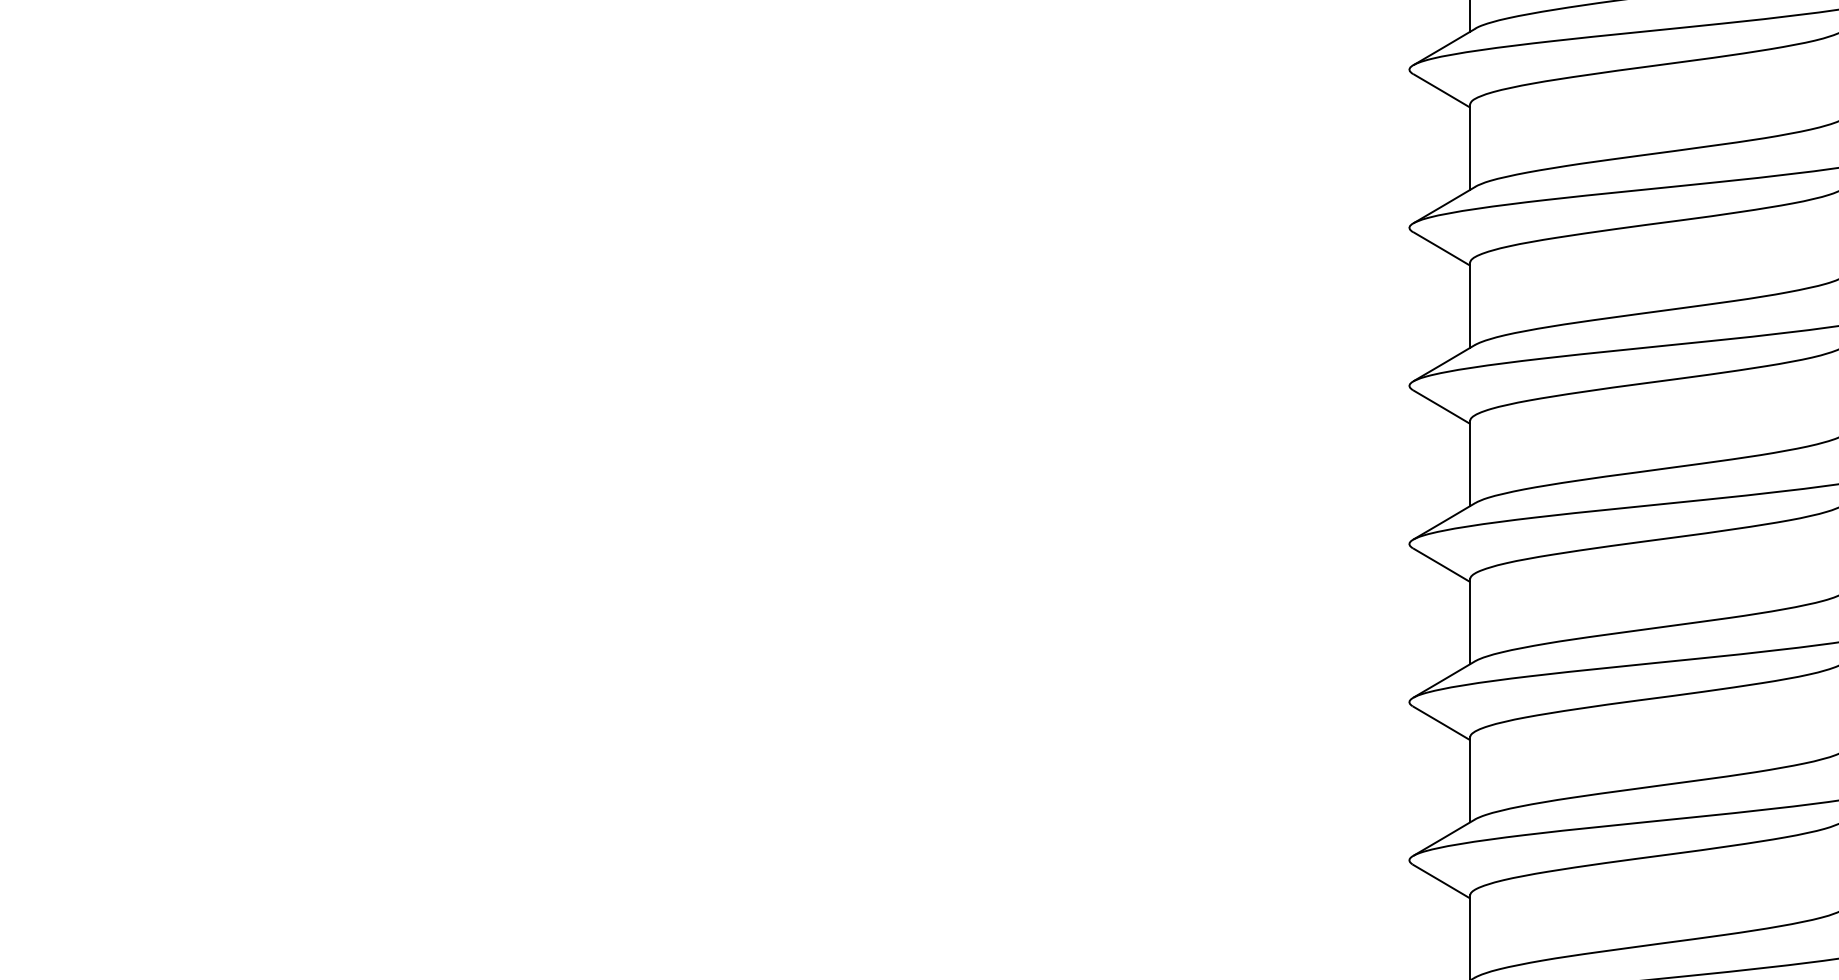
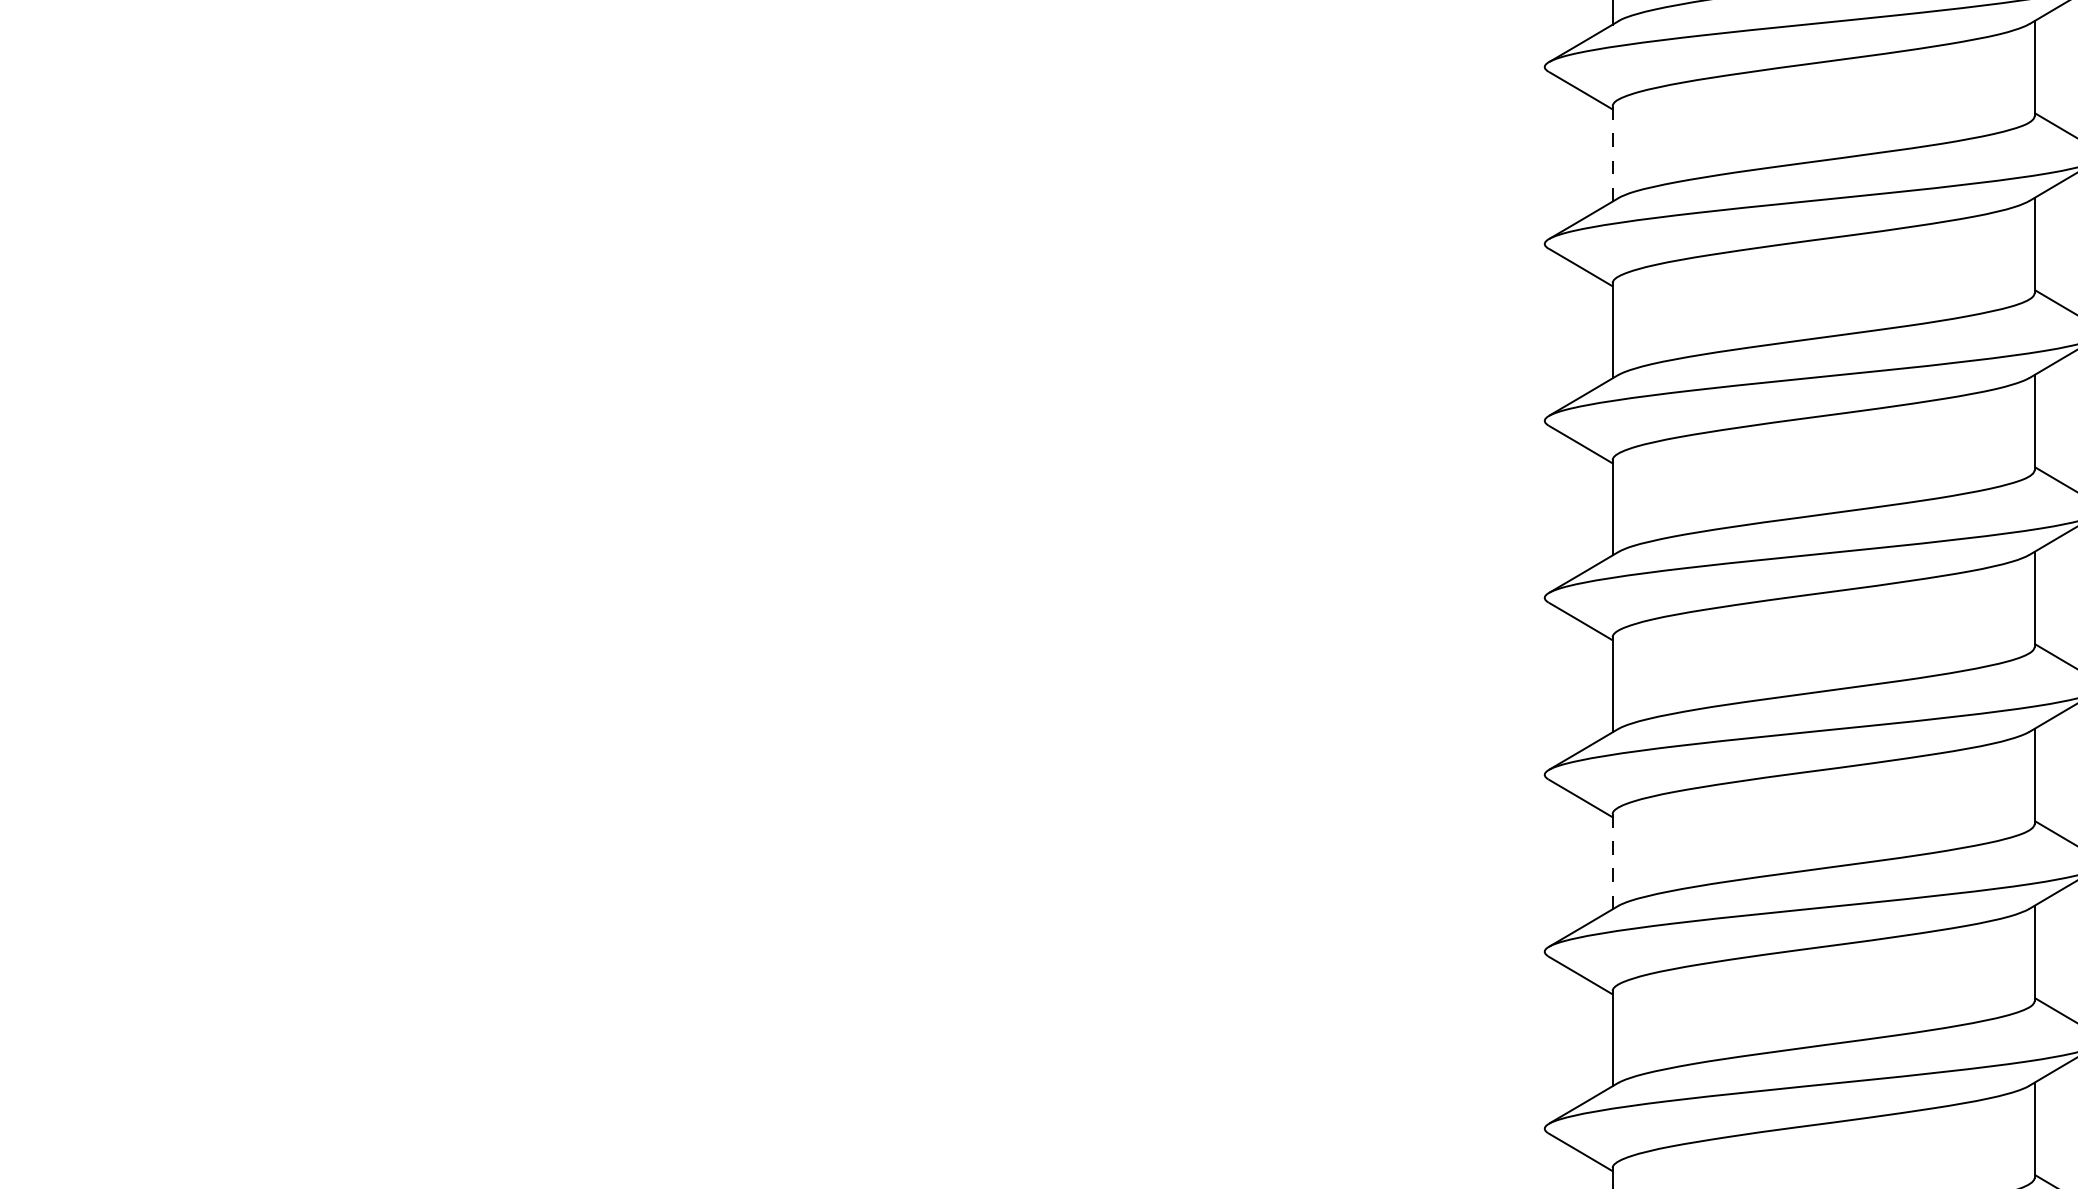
line: (1470, 146) -> (1612, 153), solid -> dashed
line: (1470, 779) -> (1612, 861), solid -> dashed

